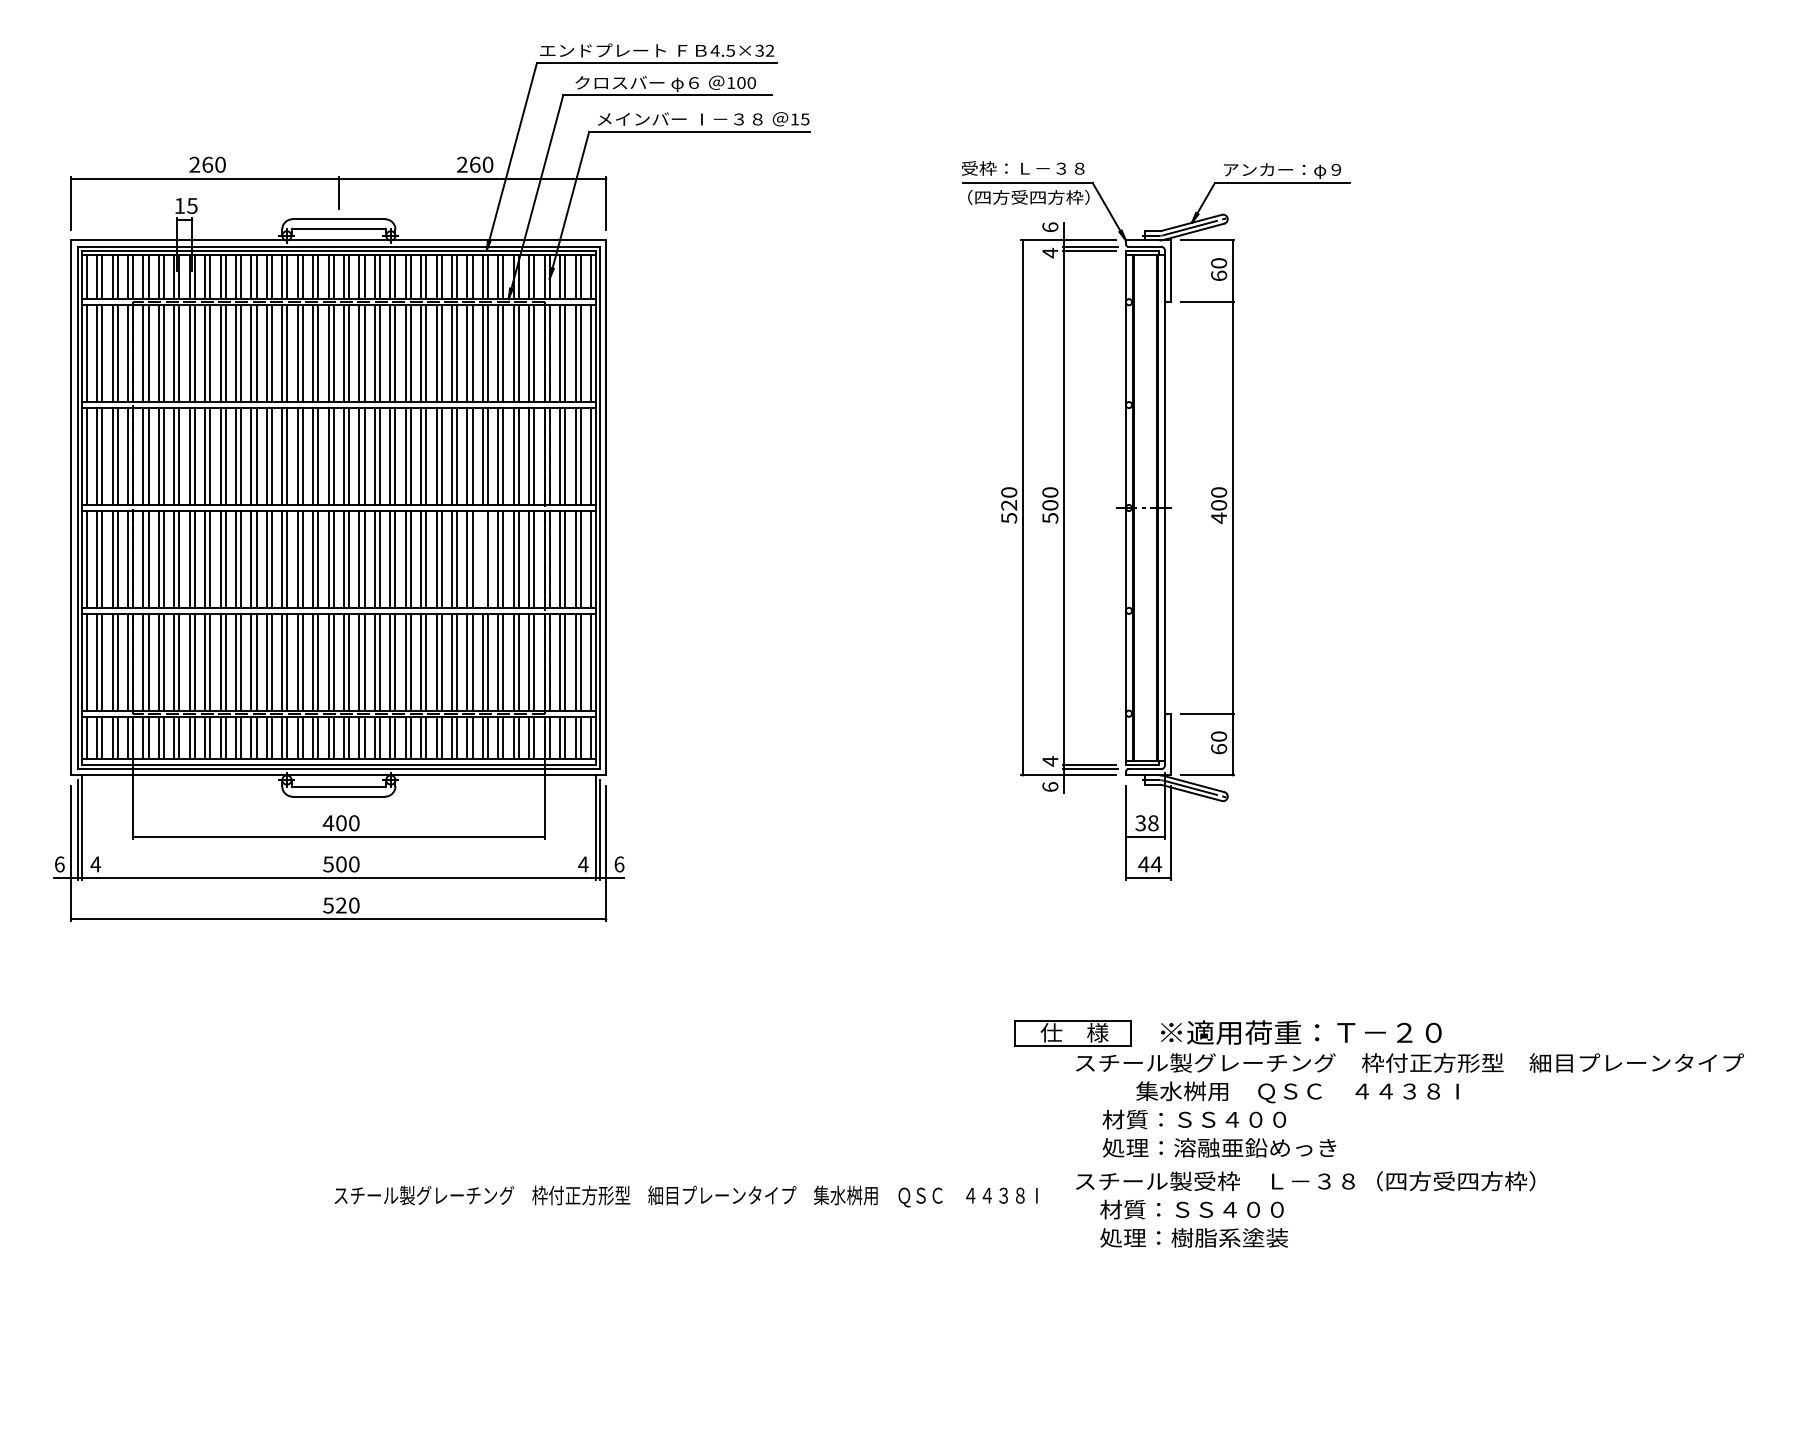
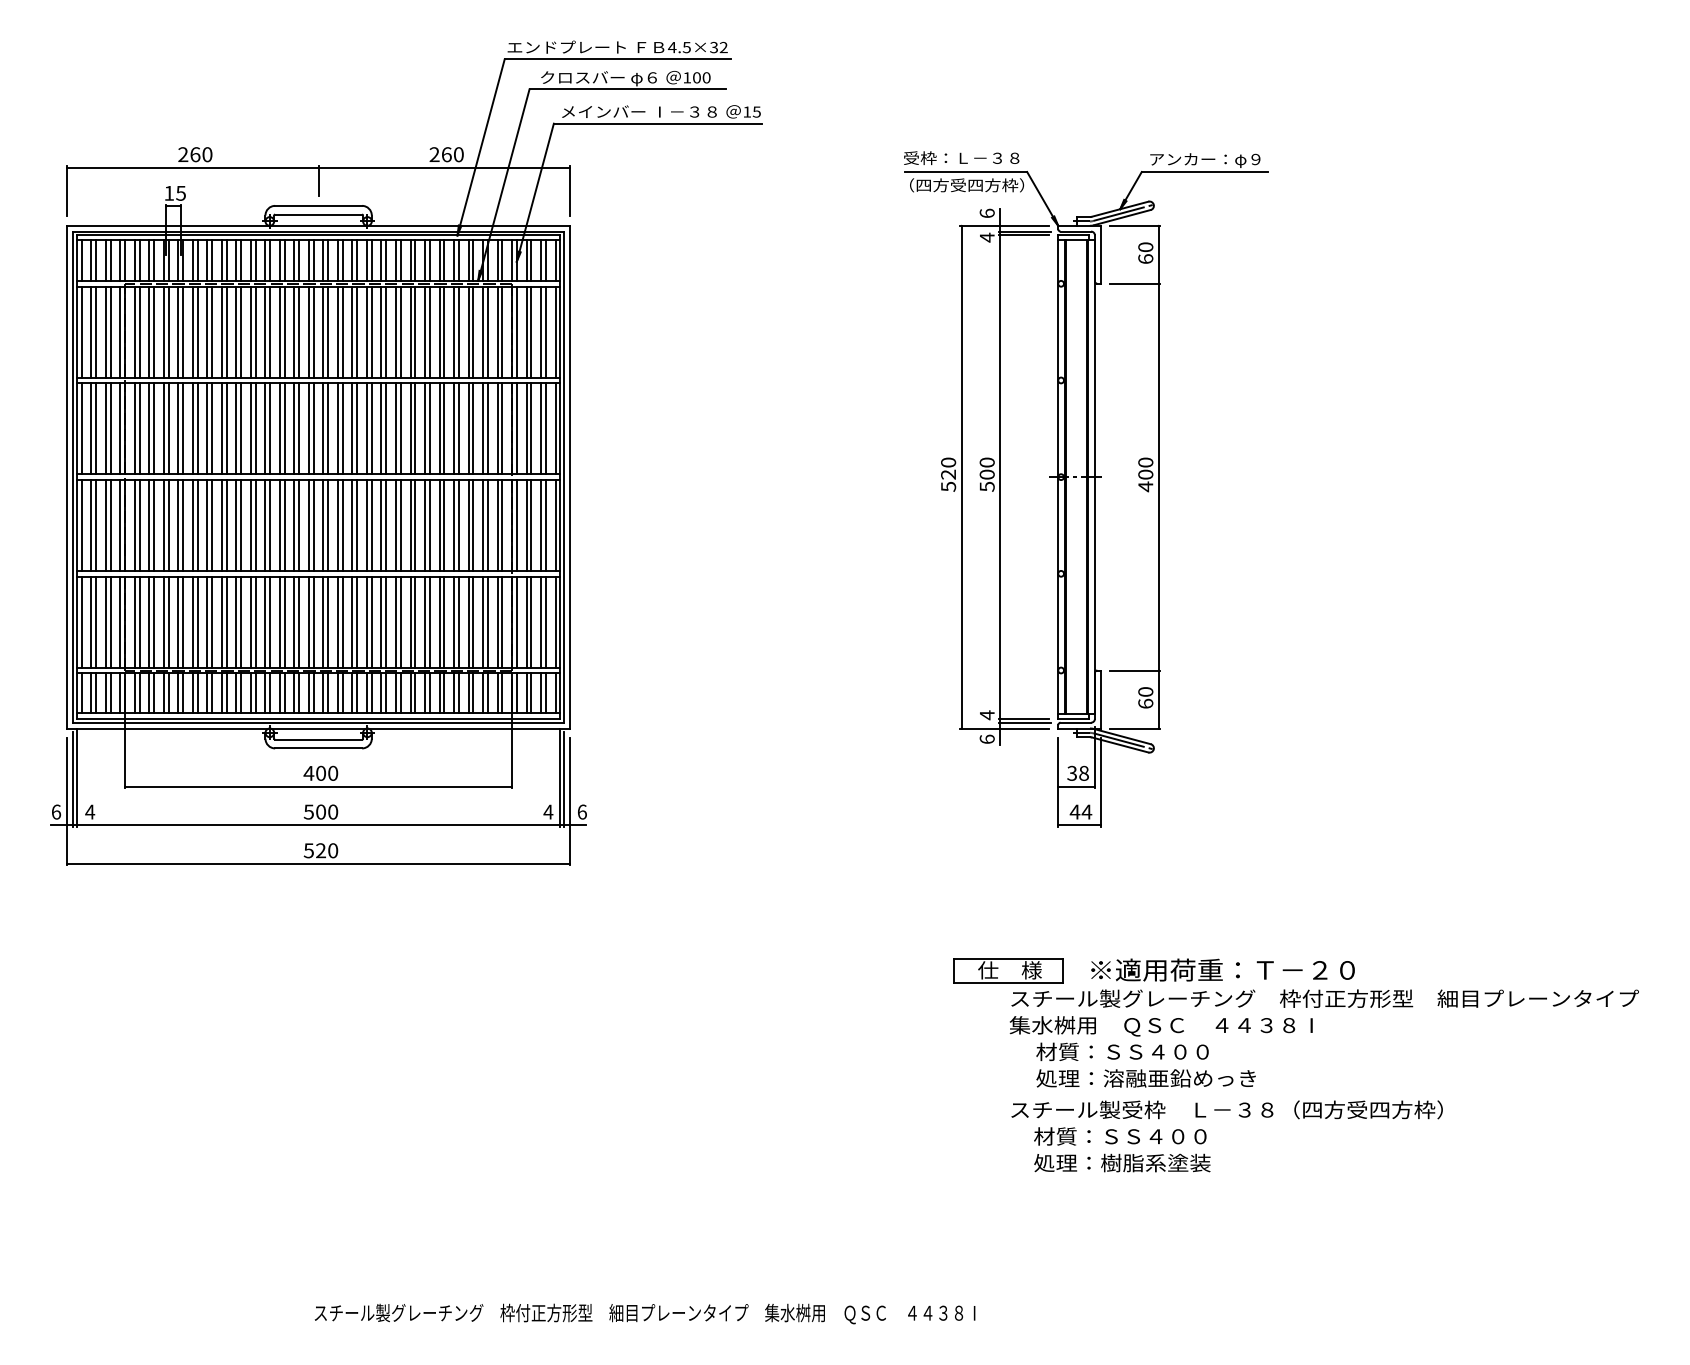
line: (482, 559) -> (453, 525), added
text: (1297, 1092) -> (1161, 1026), moved
text: (685, 1196) -> (644, 1313), moved

